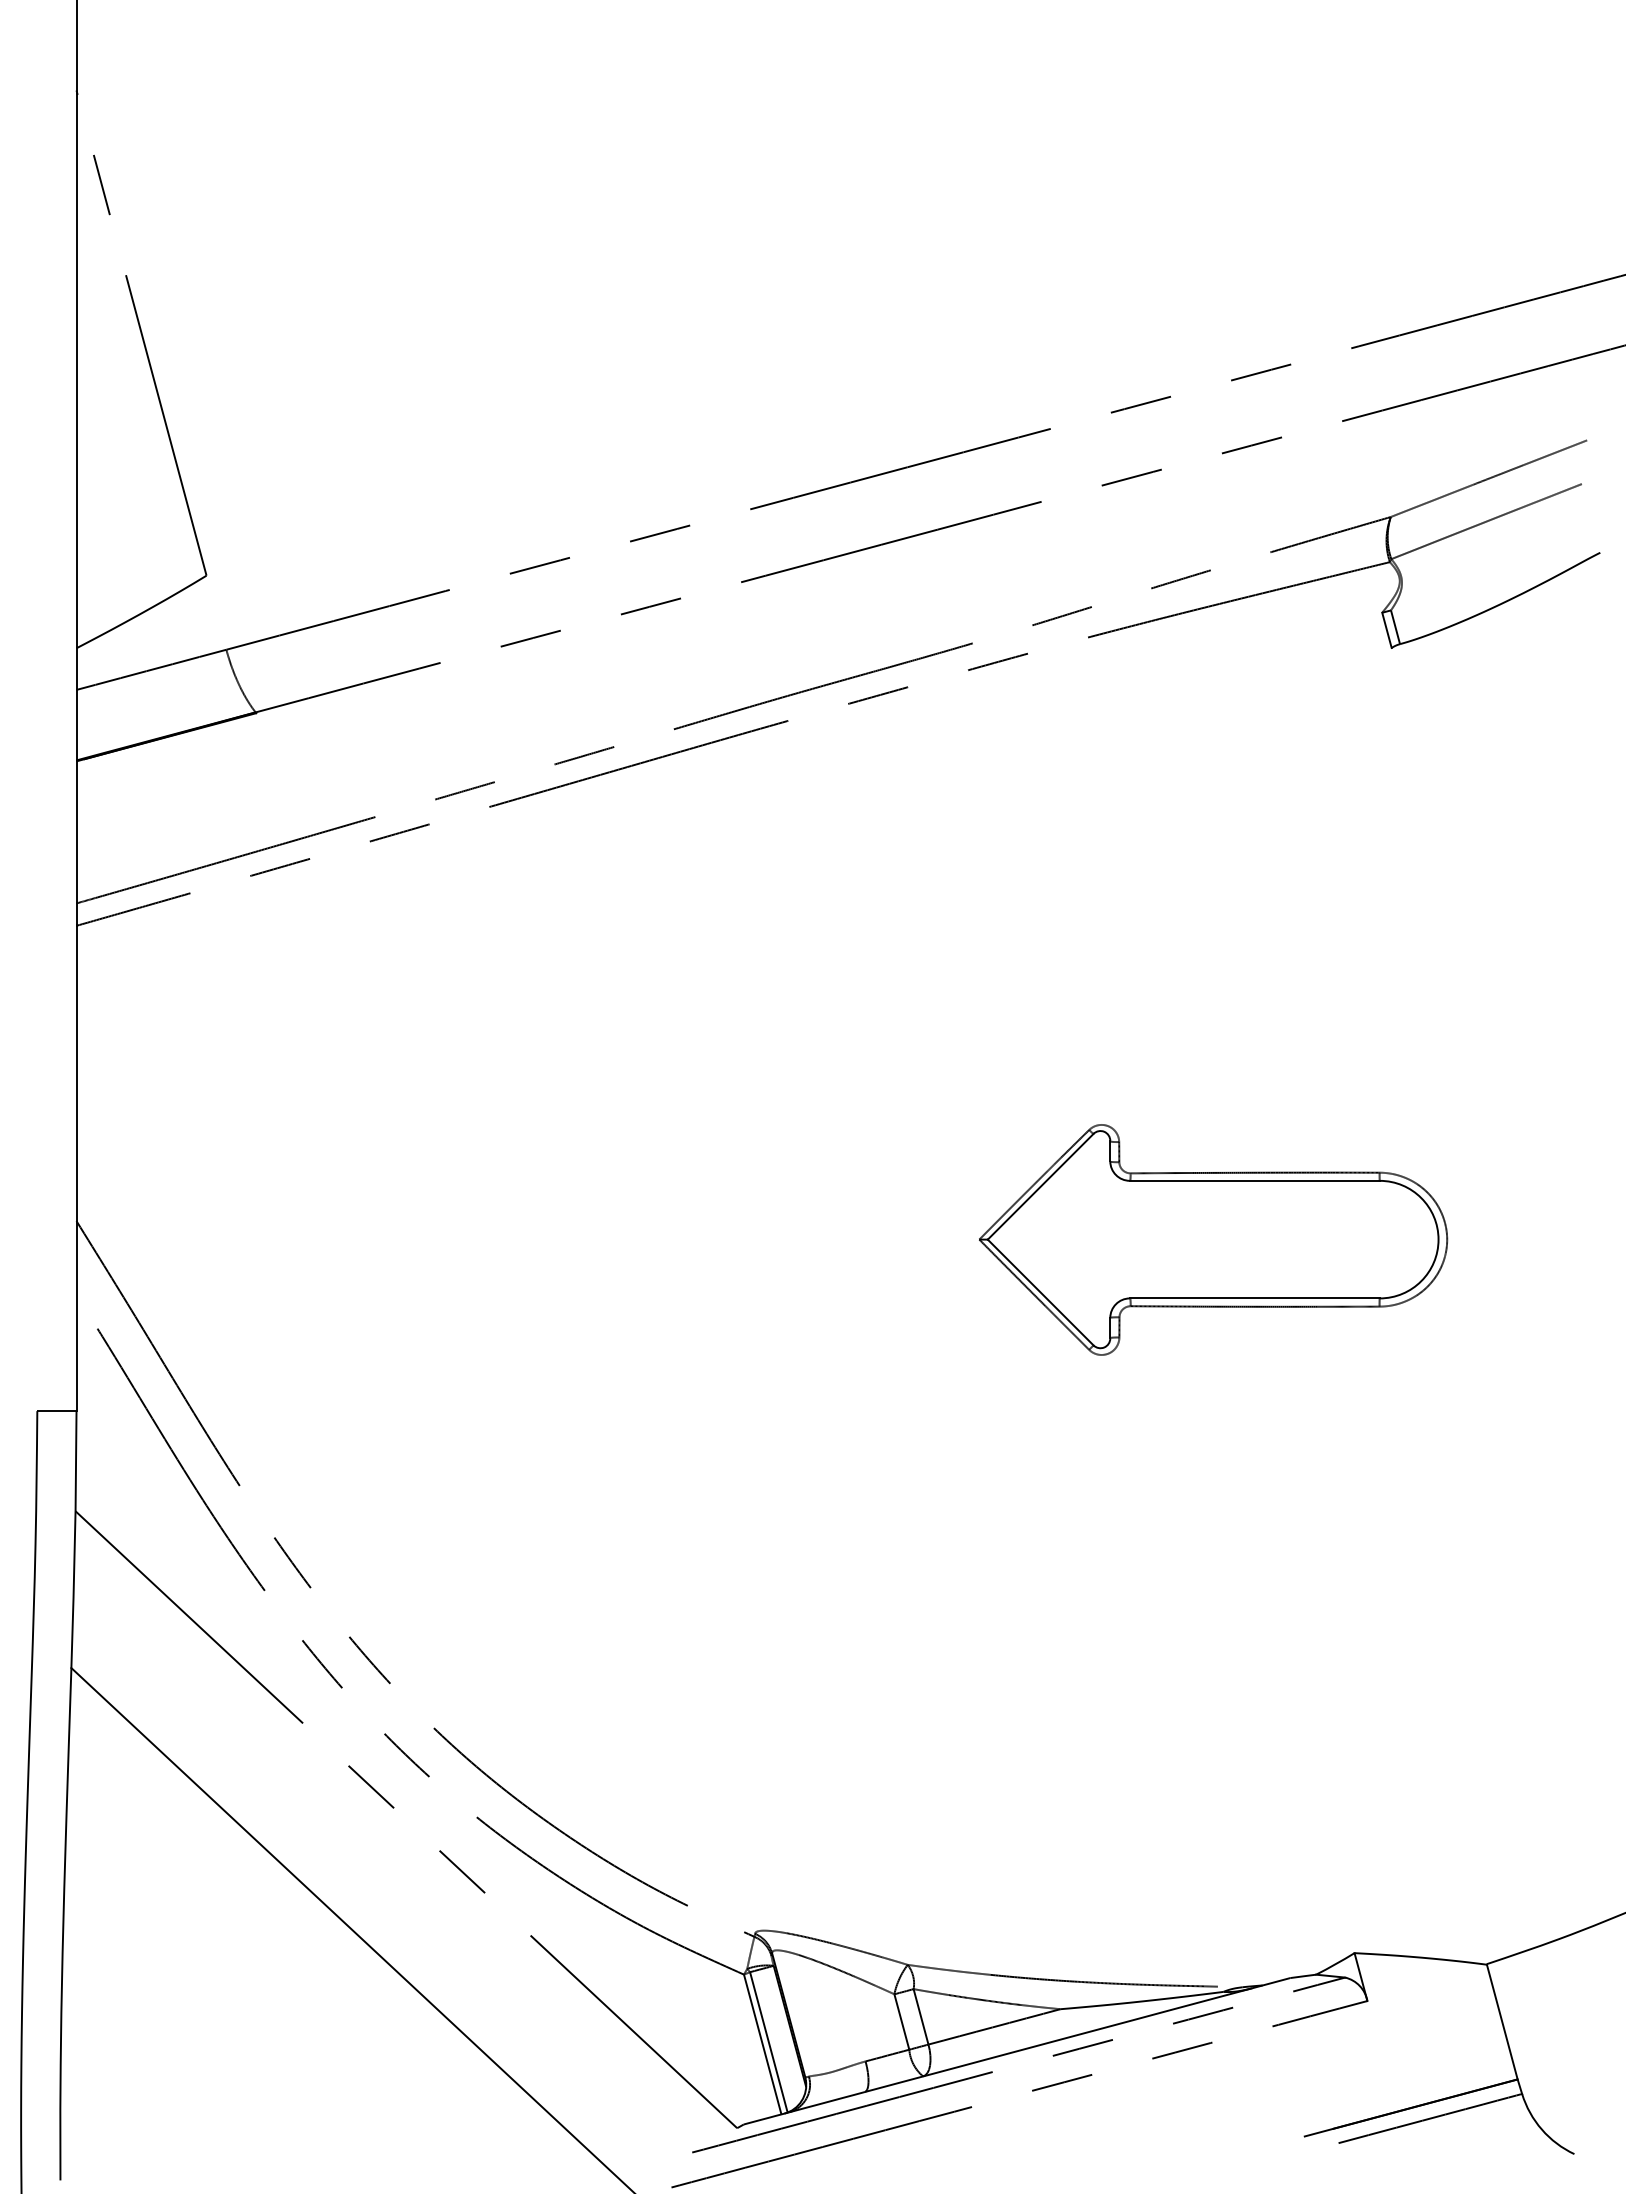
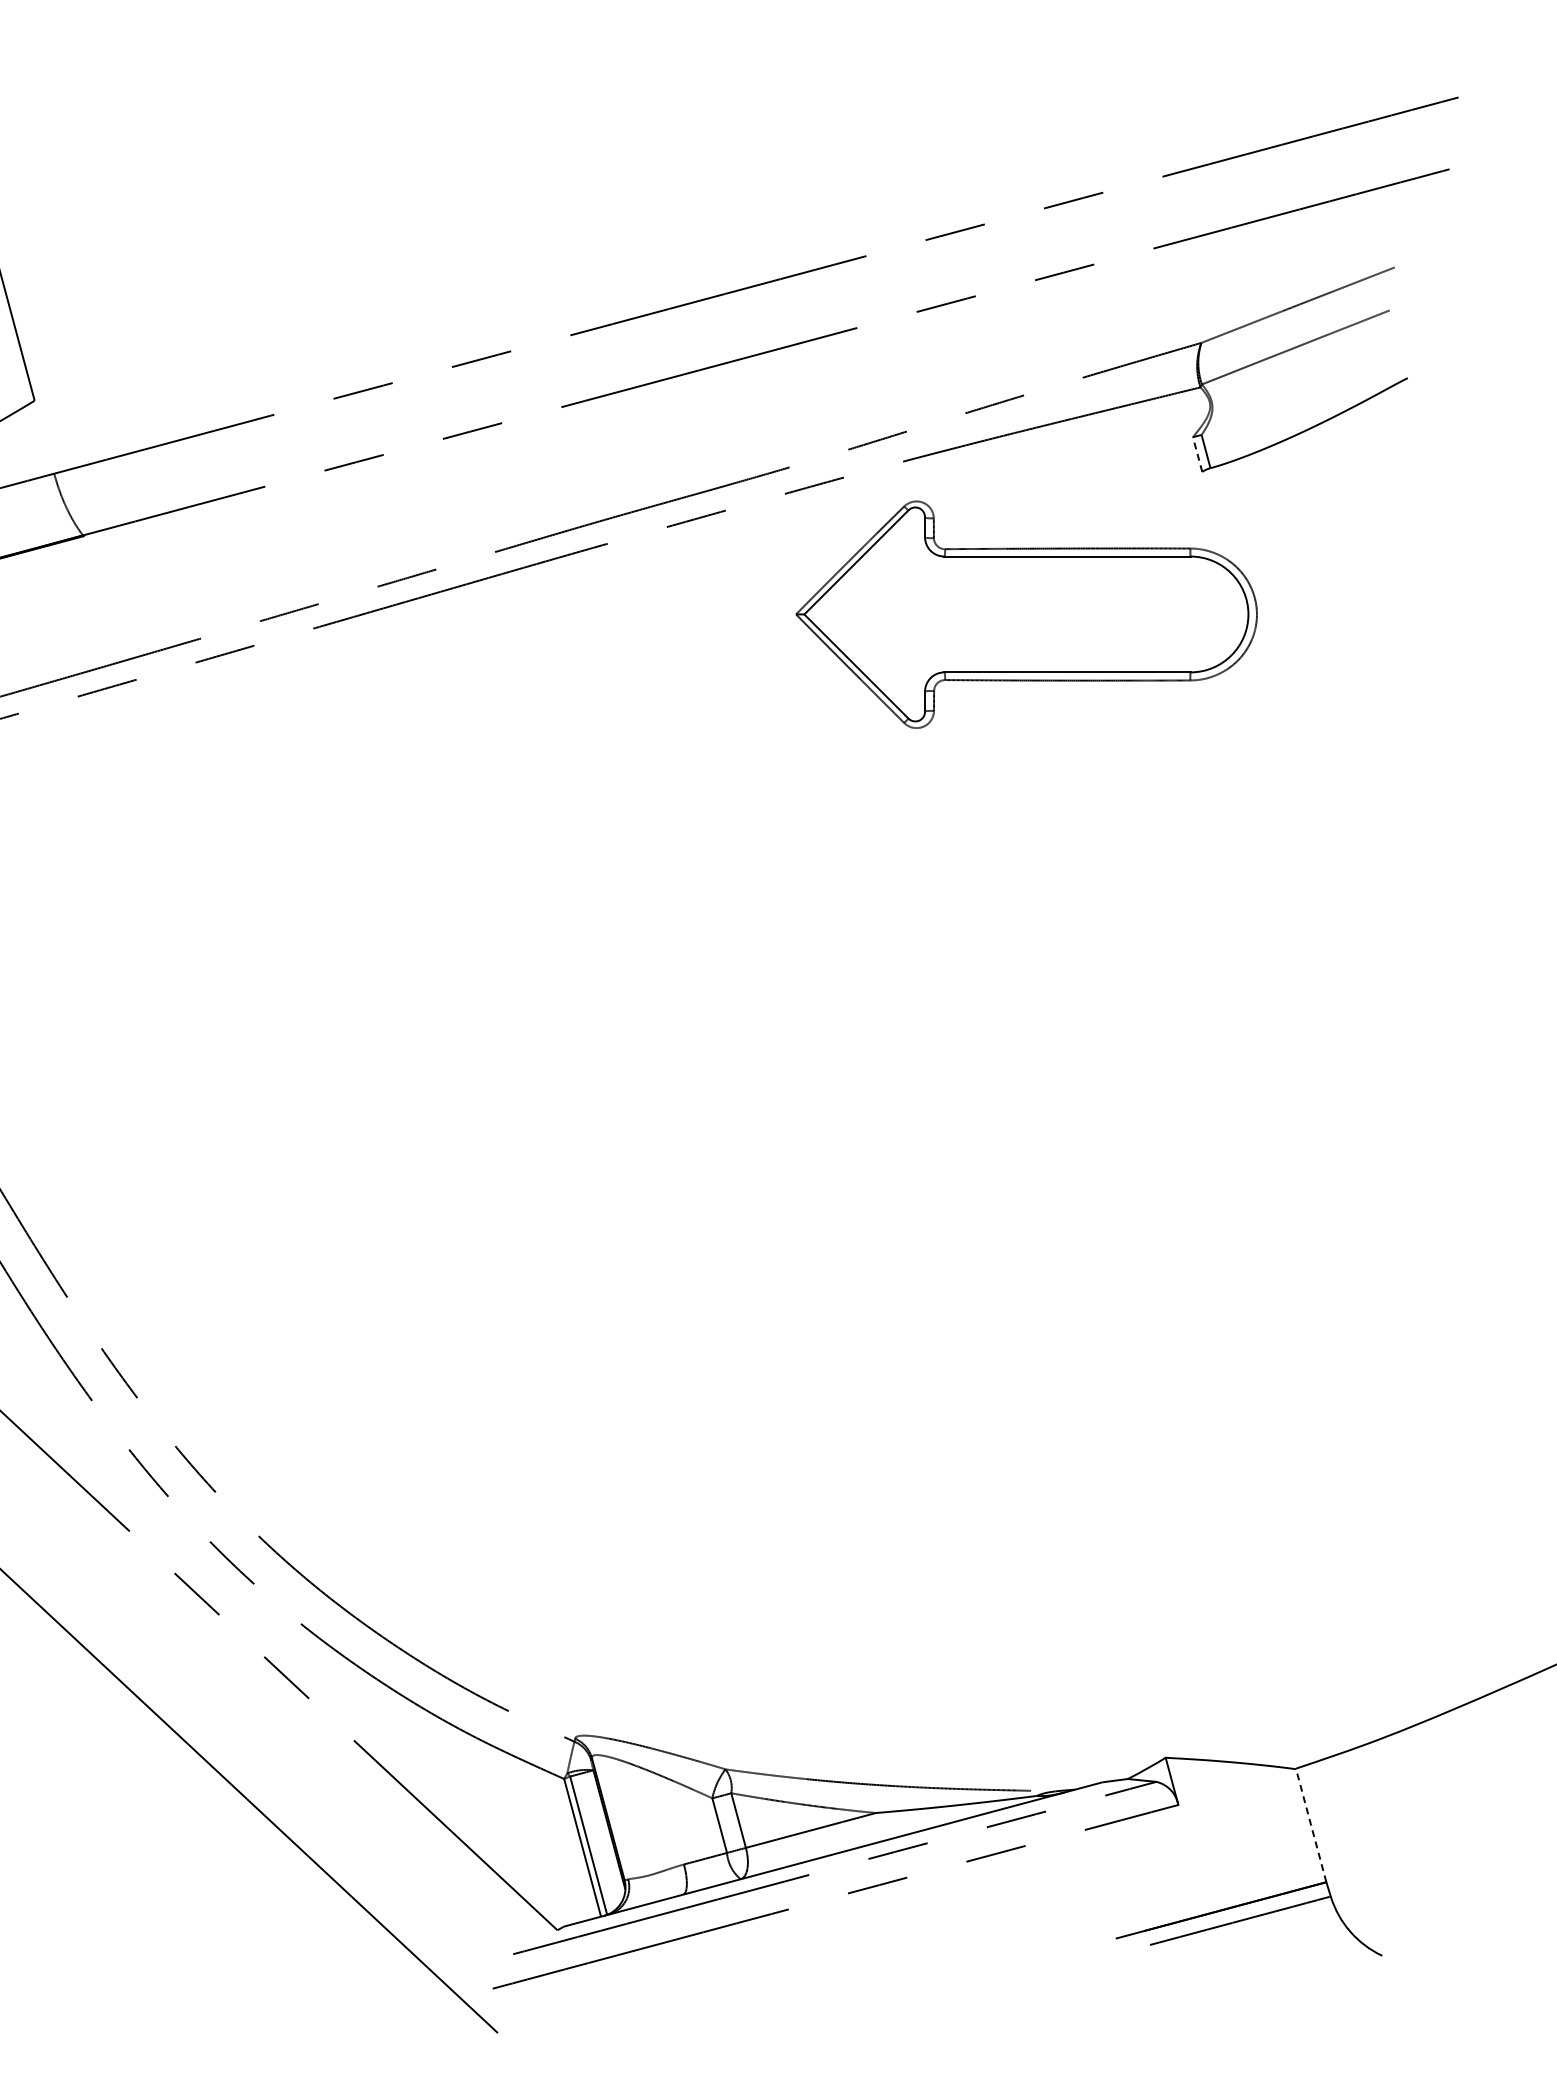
line: (1386, 629) -> (1197, 453), solid -> dashed
part: (1213, 1239) -> (1026, 614), moved
line: (1502, 2021) -> (1311, 1825), solid -> dashed

